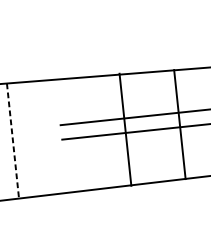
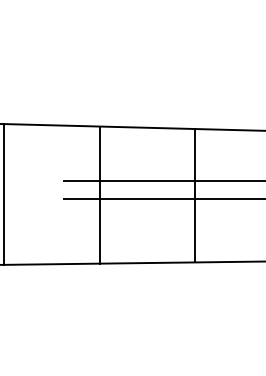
line: (179, 124) -> (195, 195), moved
line: (125, 129) -> (99, 194), moved
line: (13, 141) -> (4, 194), dashed -> solid

